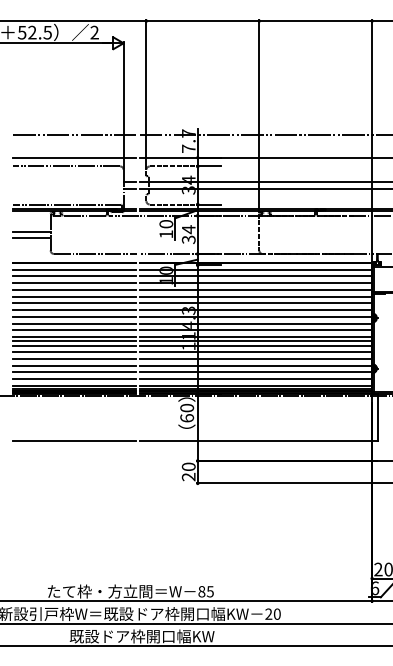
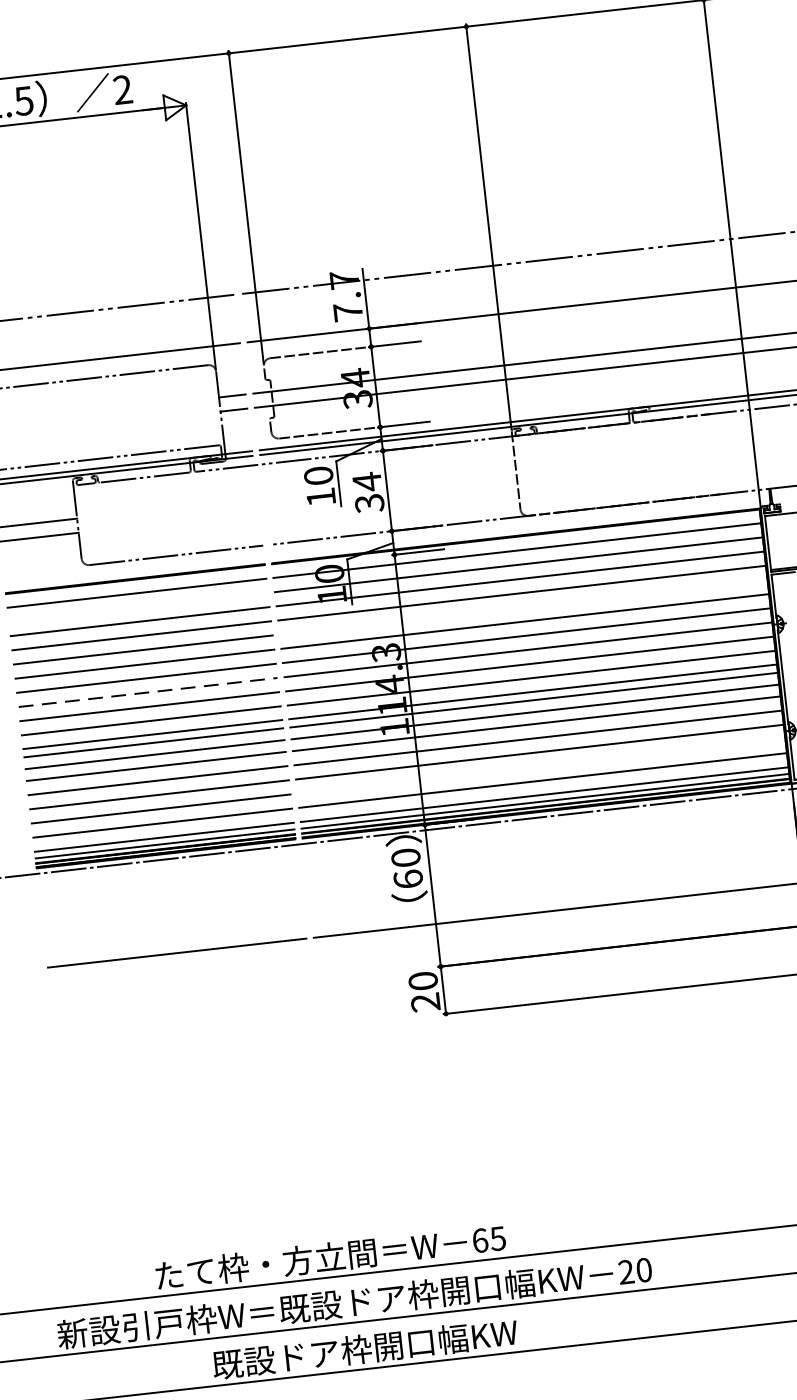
line: (74, 276) -> (137, 607), removed
line: (255, 296) -> (523, 606), removed
line: (75, 316) -> (149, 691), solid -> dashed
line: (255, 372) -> (541, 766), removed
text: (201, 591) -> (479, 1240), 85 -> 65

